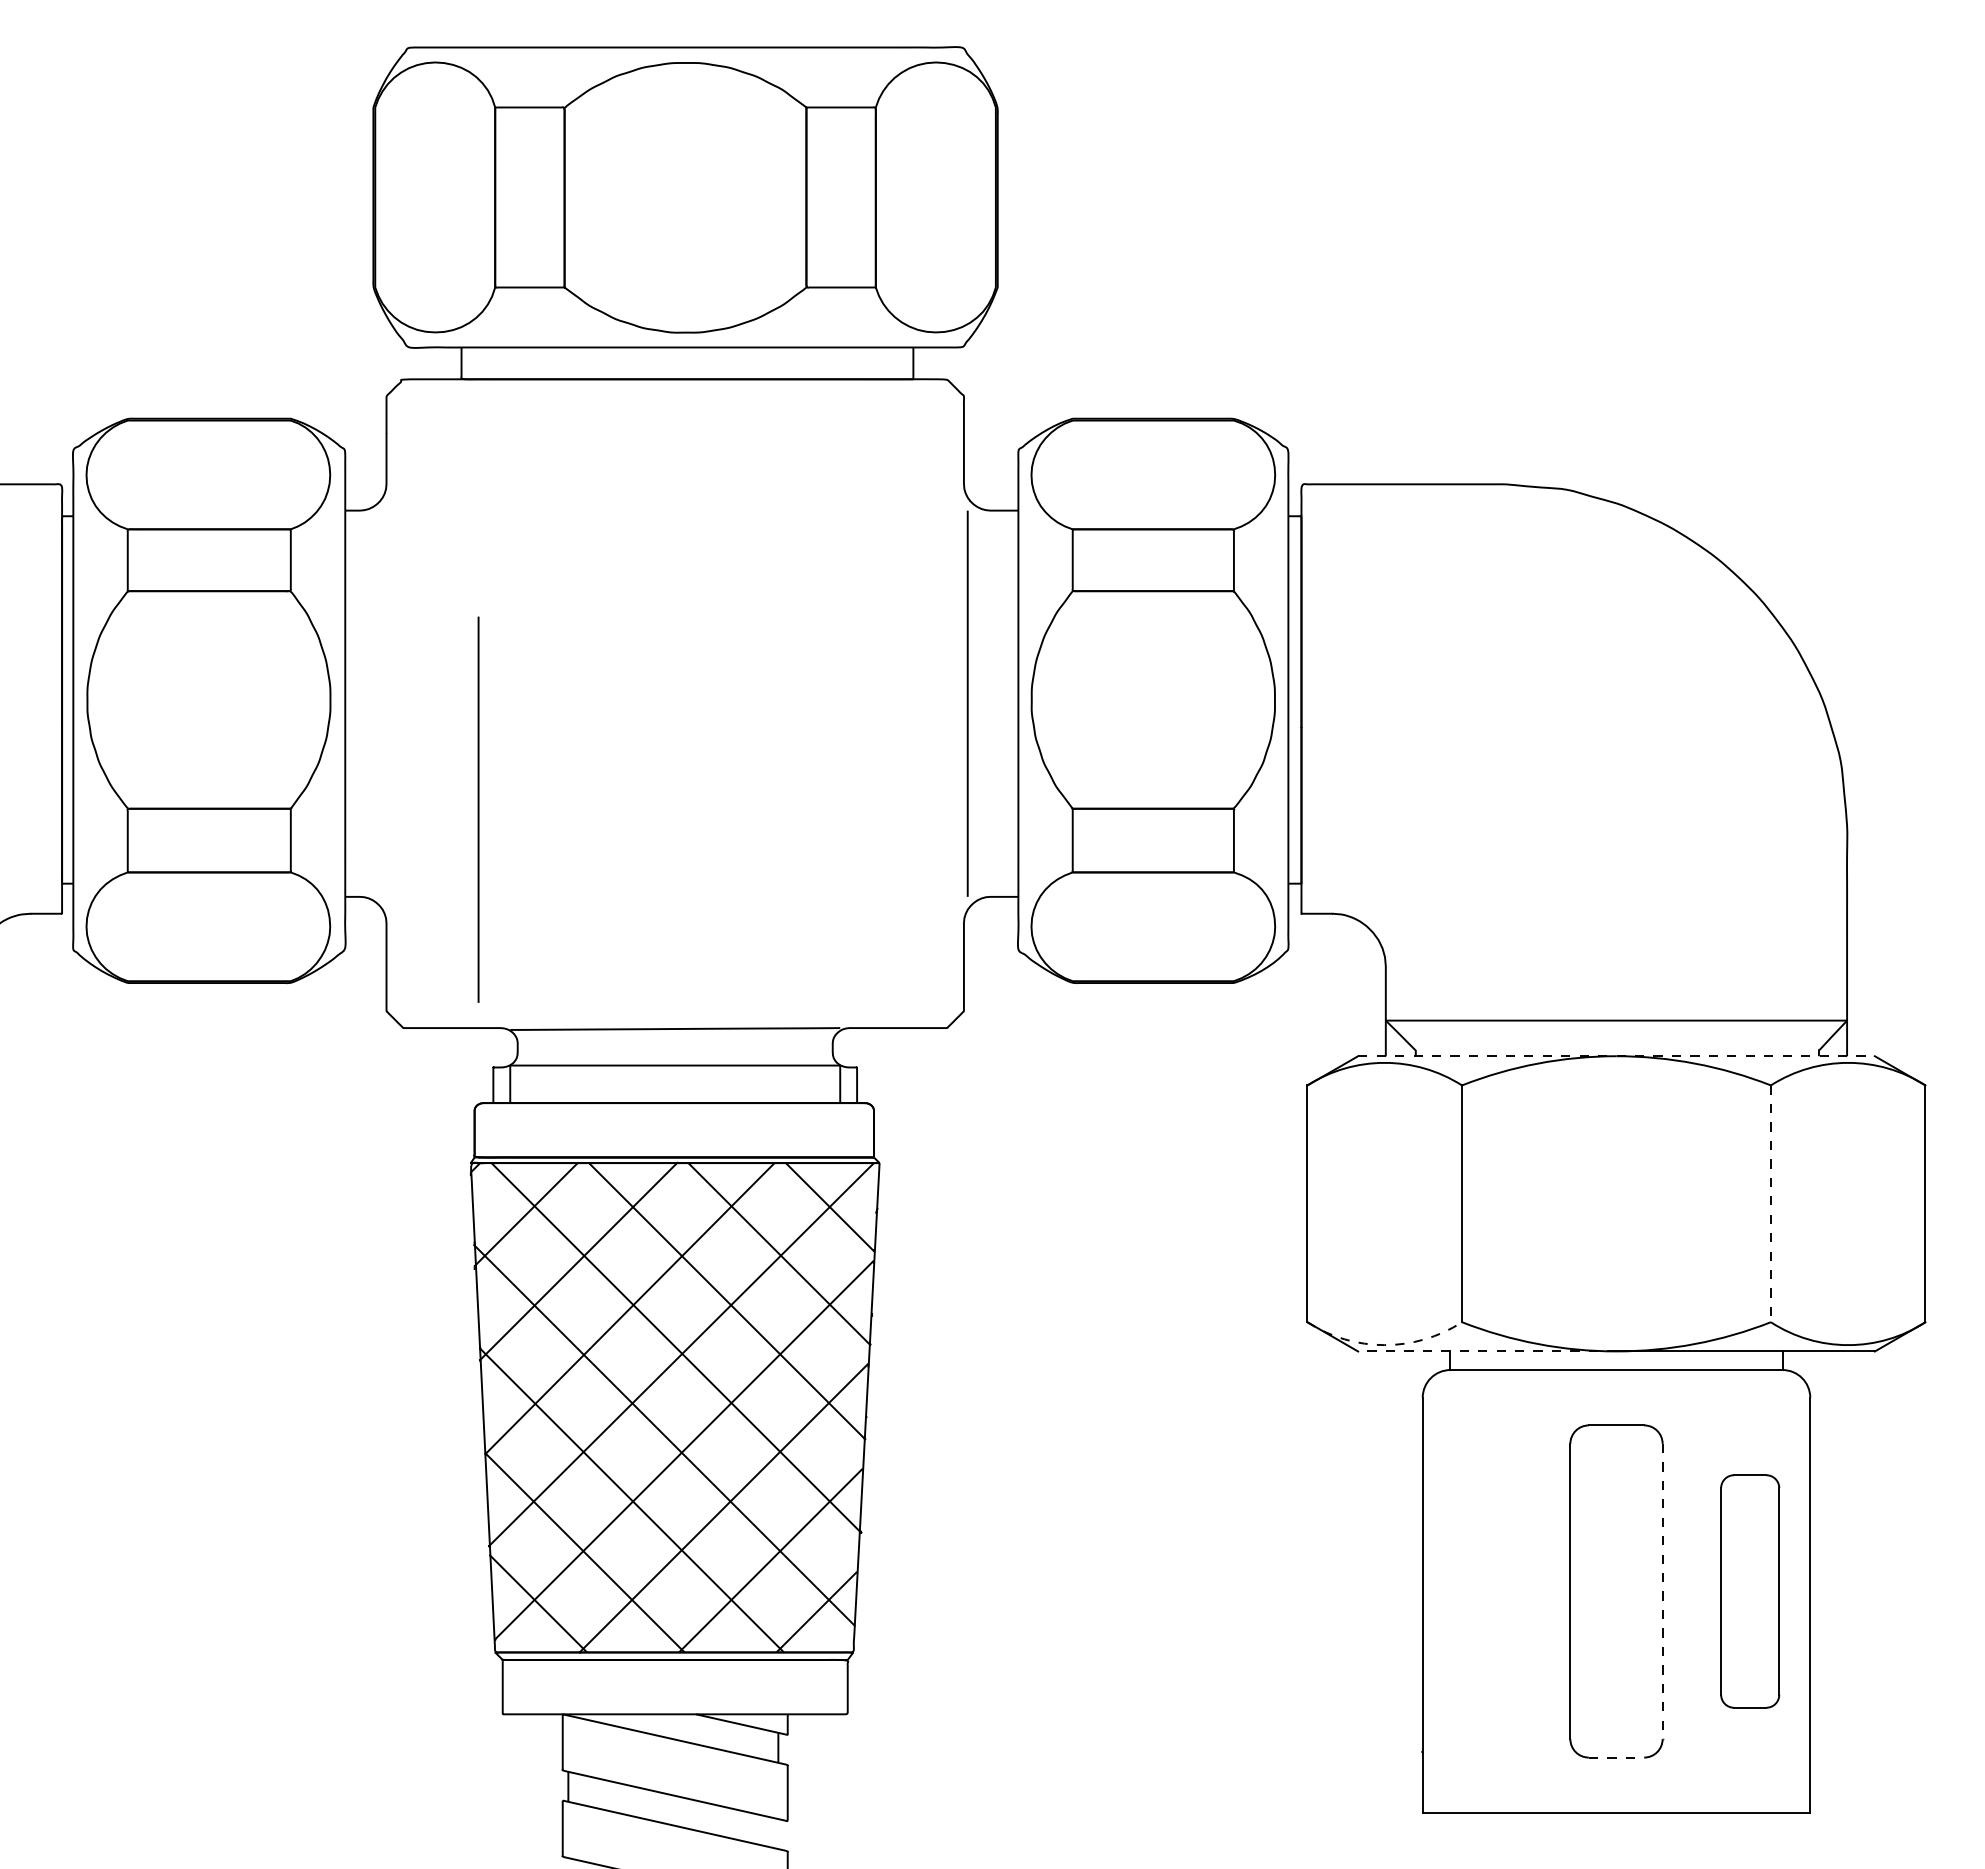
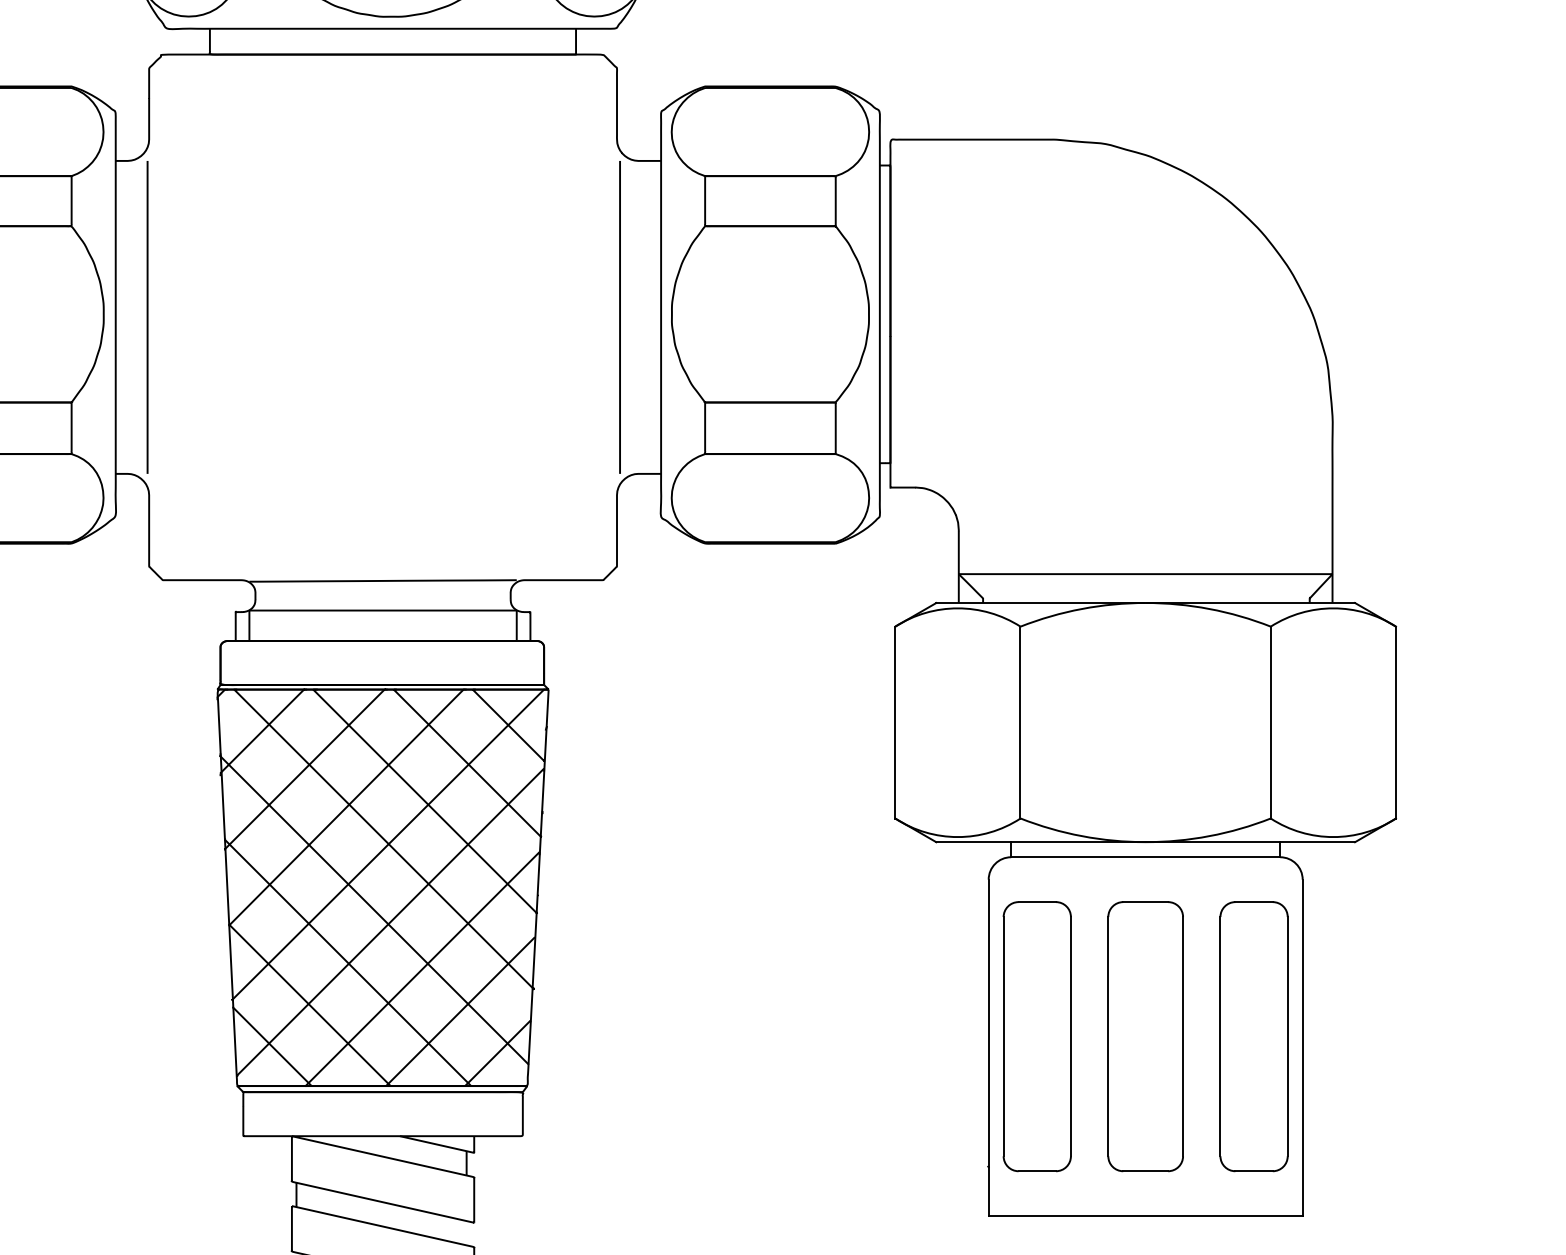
line: (478, 809) -> (147, 317), moved
line: (1617, 1056) -> (1146, 603), dashed -> solid
line: (1770, 1204) -> (1270, 723), dashed -> solid
arc: (1384, 1345) -> (957, 837), dashed -> solid
line: (1486, 1351) -> (1040, 842), dashed -> solid
part: (1482, 1591) -> (1037, 1036), added
line: (1662, 1591) -> (1182, 1036), dashed -> solid
part: (1749, 1591) -> (1253, 1036), size x1.43
line: (1616, 1757) -> (1145, 1171), dashed -> solid

